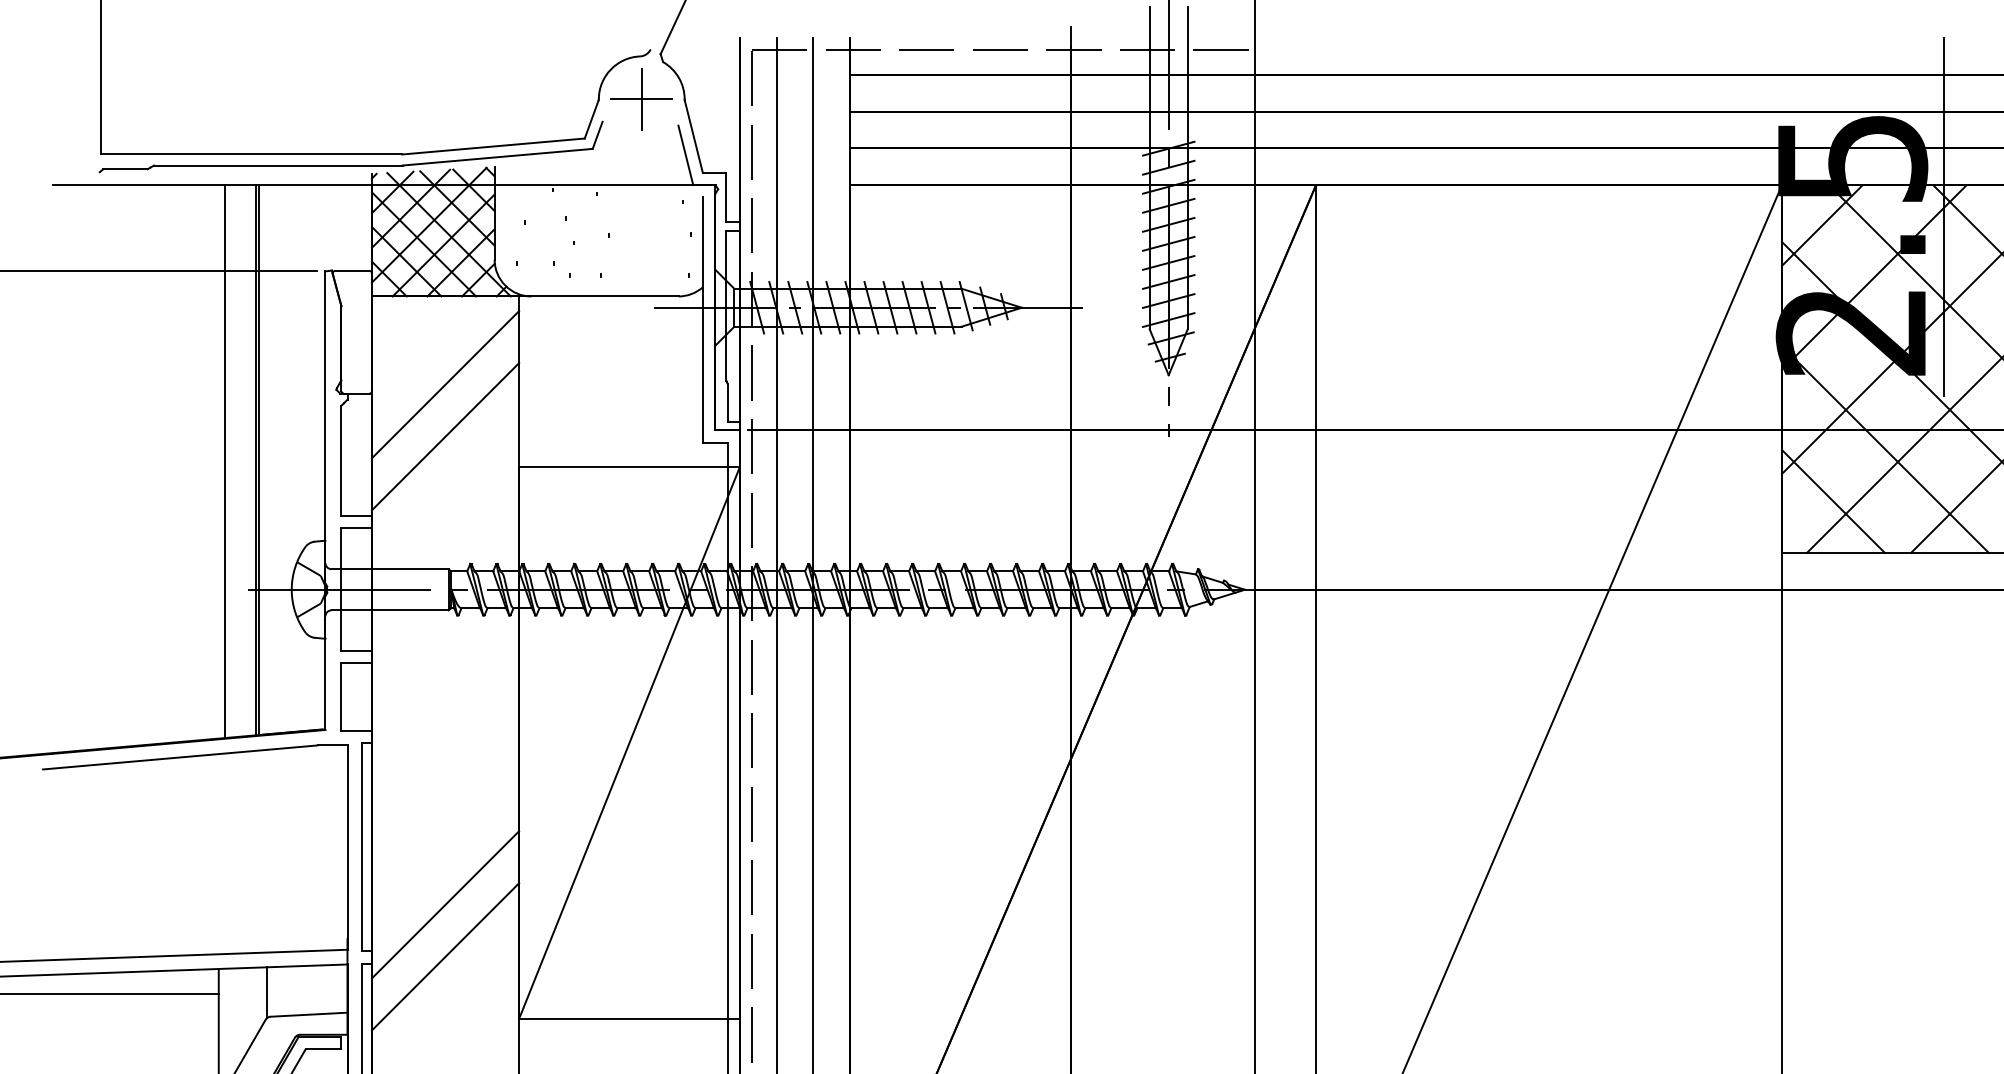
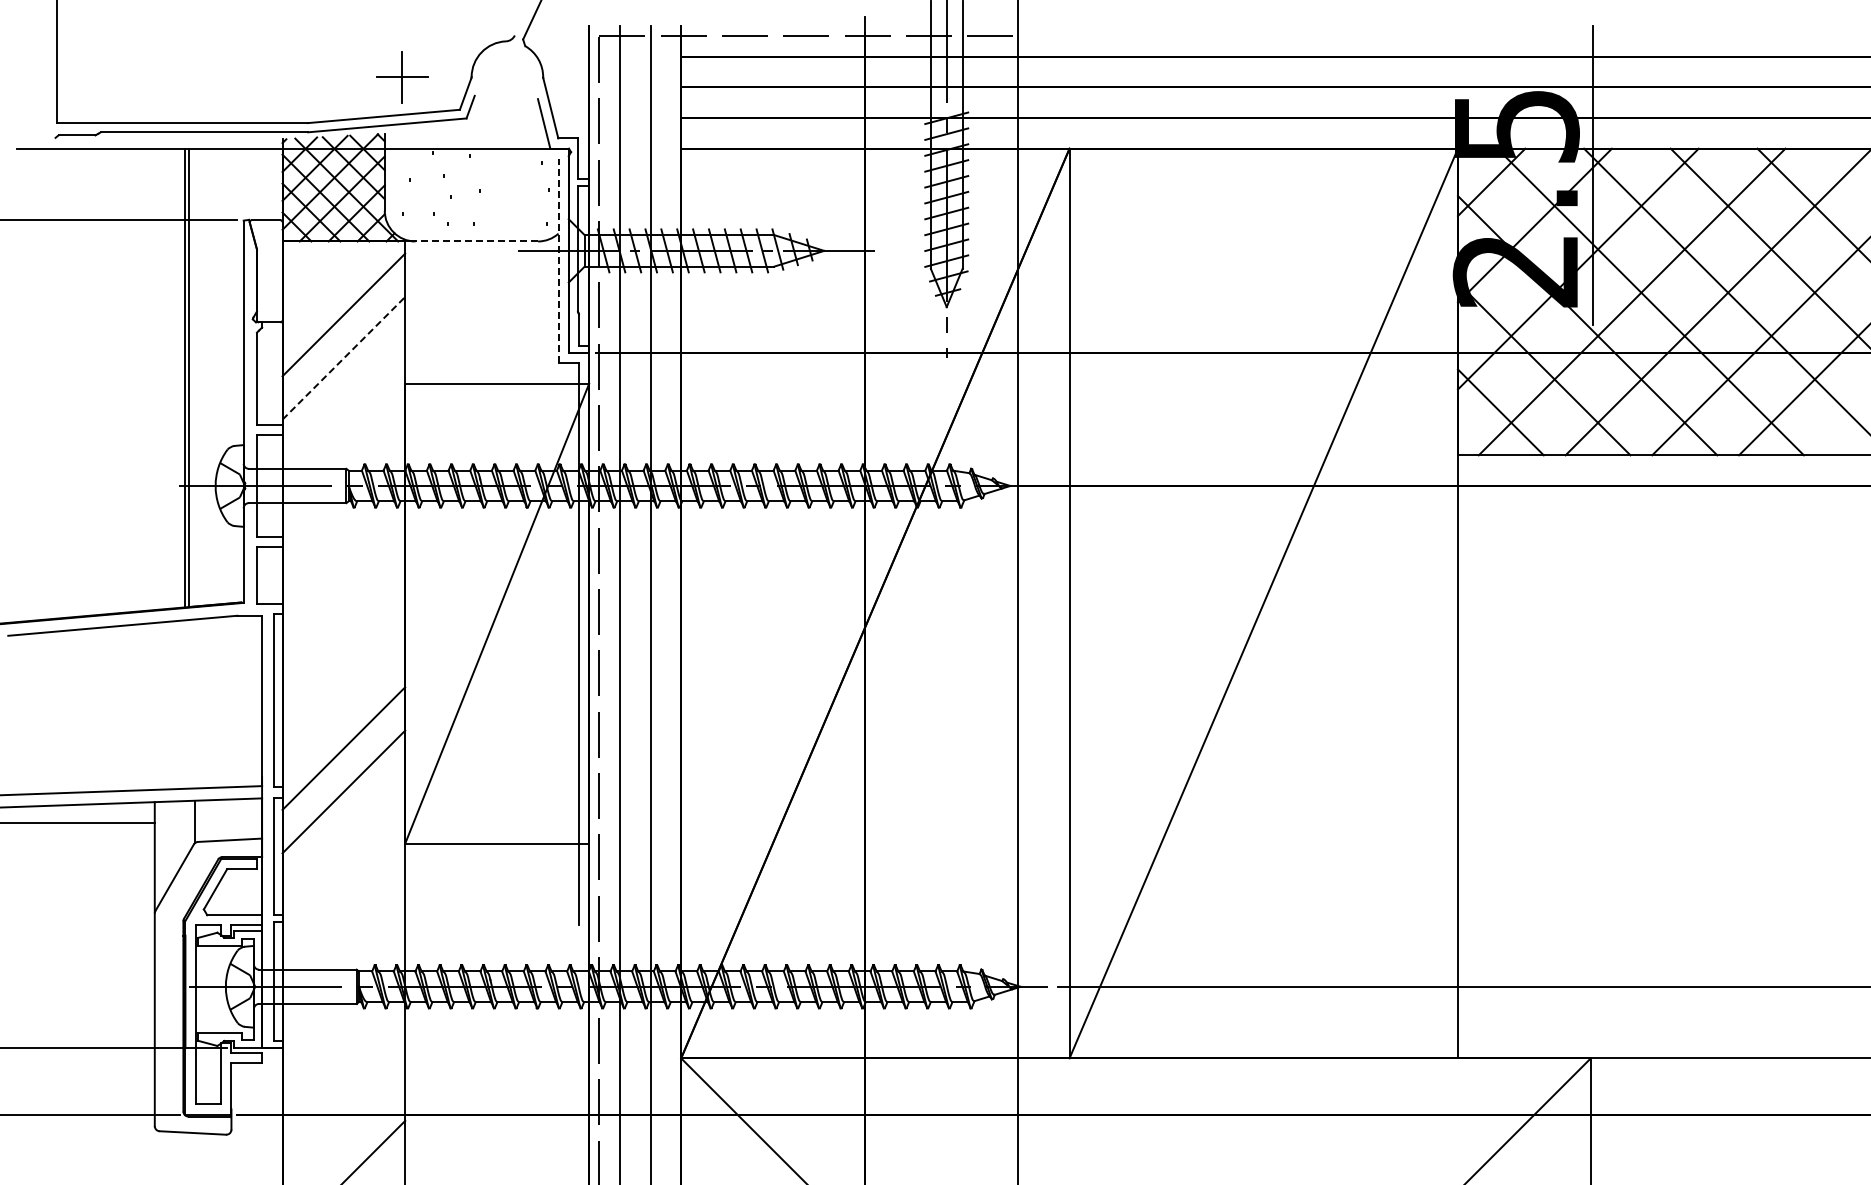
part: (641, 99) -> (402, 77), moved
line: (604, 296) -> (476, 241), solid -> dashed
line: (703, 319) -> (558, 260), solid -> dashed
line: (445, 436) -> (343, 358), solid -> dashed
line: (224, 460) -> (159, 378), removed

